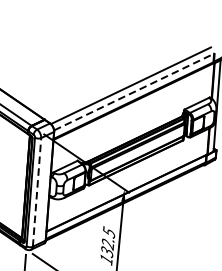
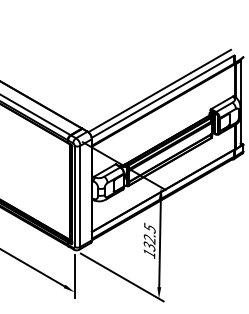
line: (134, 91) -> (163, 96), dashed -> solid
line: (37, 192) -> (80, 196), dashed -> solid

